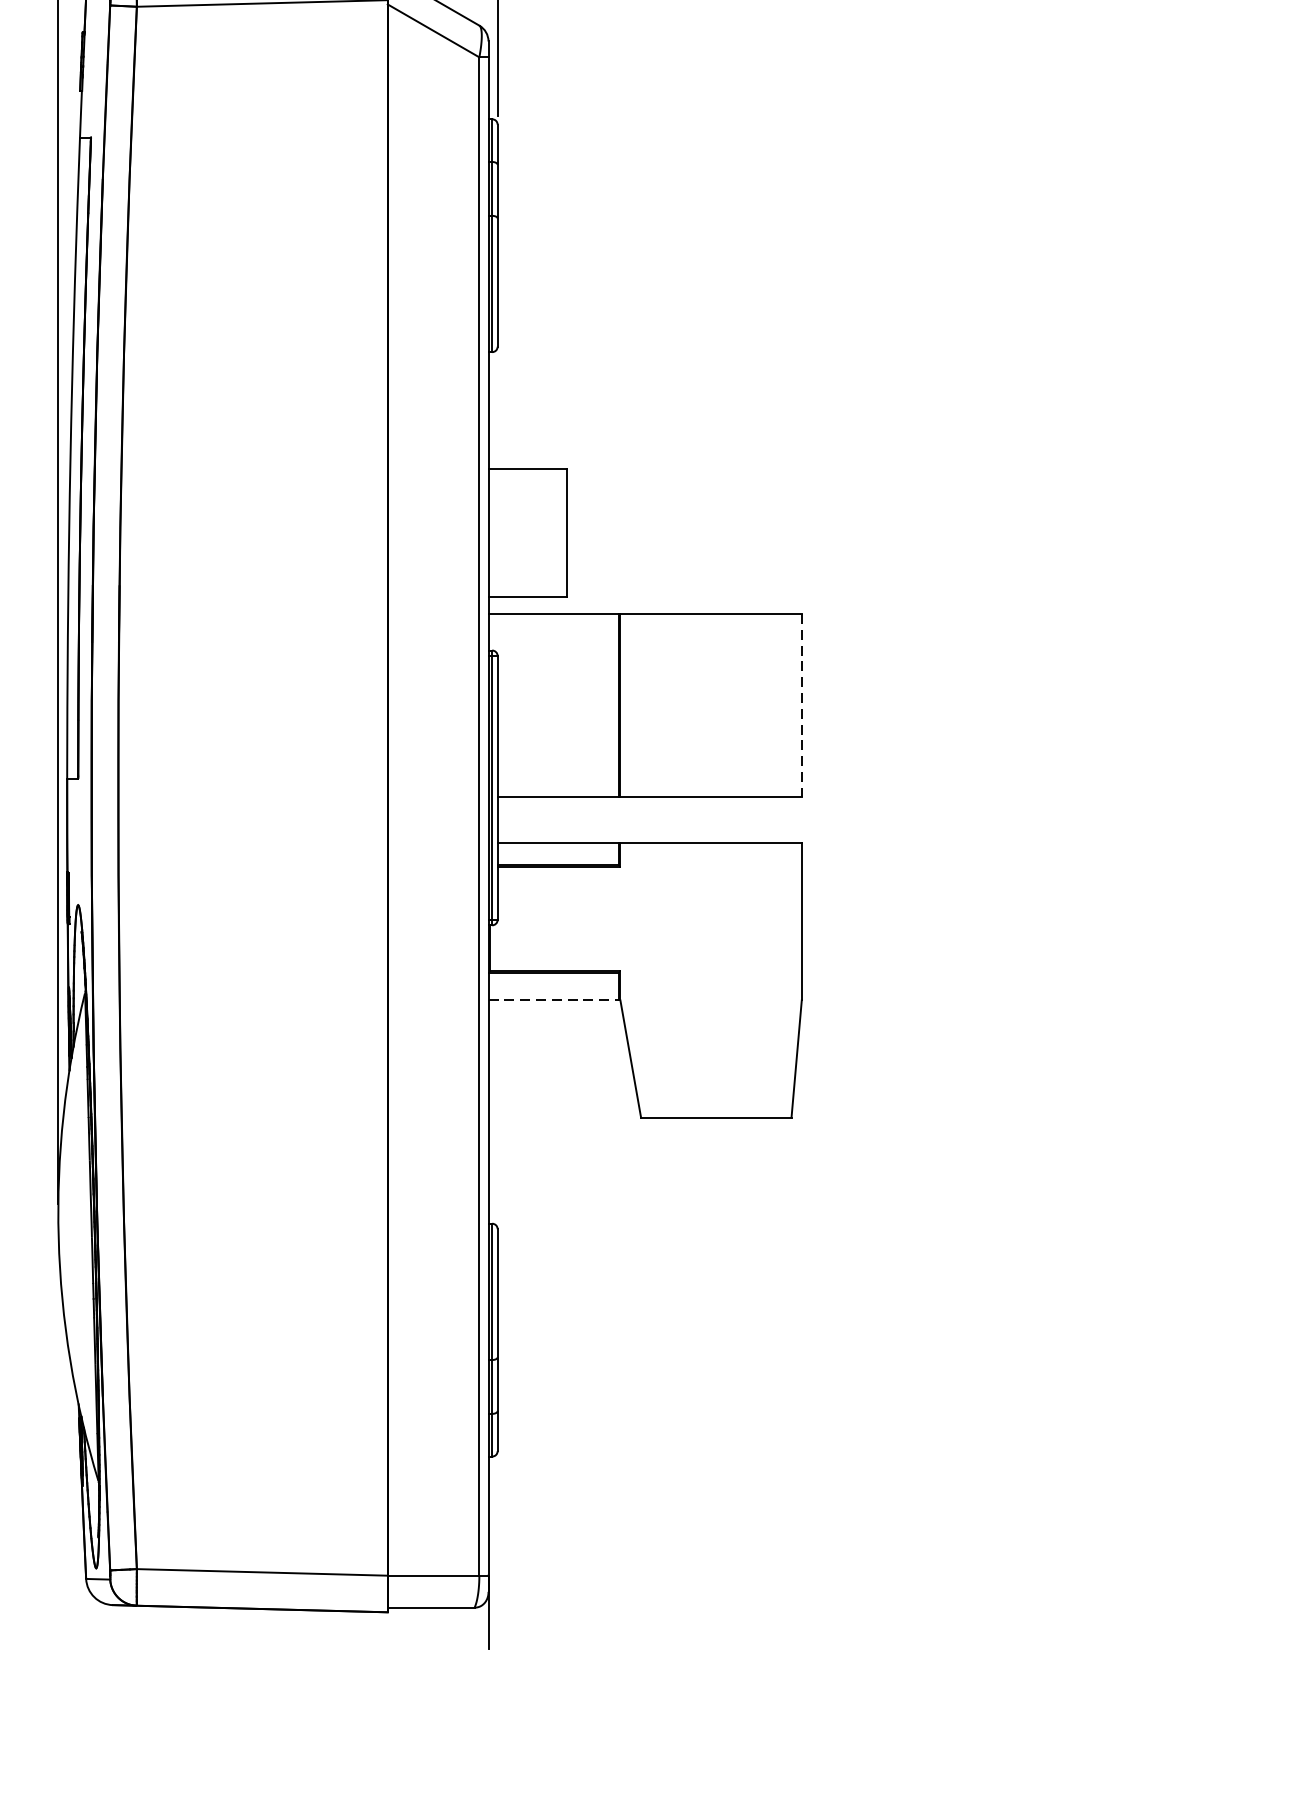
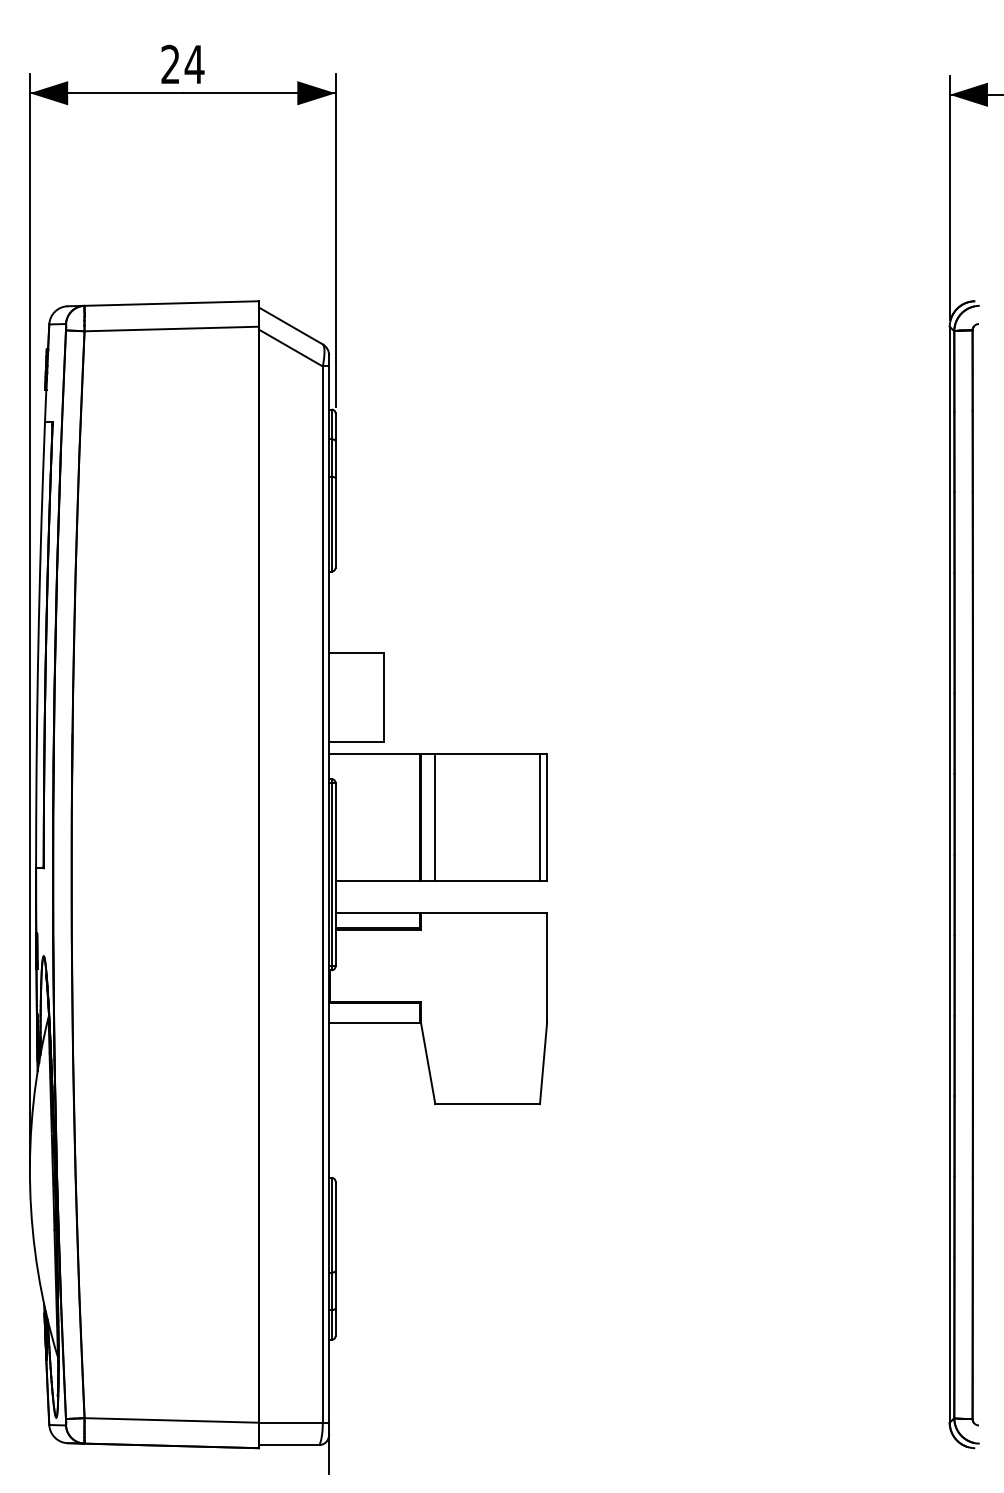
line: (641, 705) -> (435, 817), added
line: (790, 705) -> (539, 817), added
line: (802, 705) -> (547, 817), dashed -> solid
line: (553, 1000) -> (374, 1022), dashed -> solid

